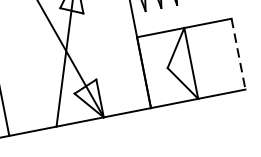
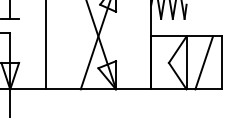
line: (238, 55) -> (221, 63), dashed -> solid
line: (215, 58) -> (204, 62), added

